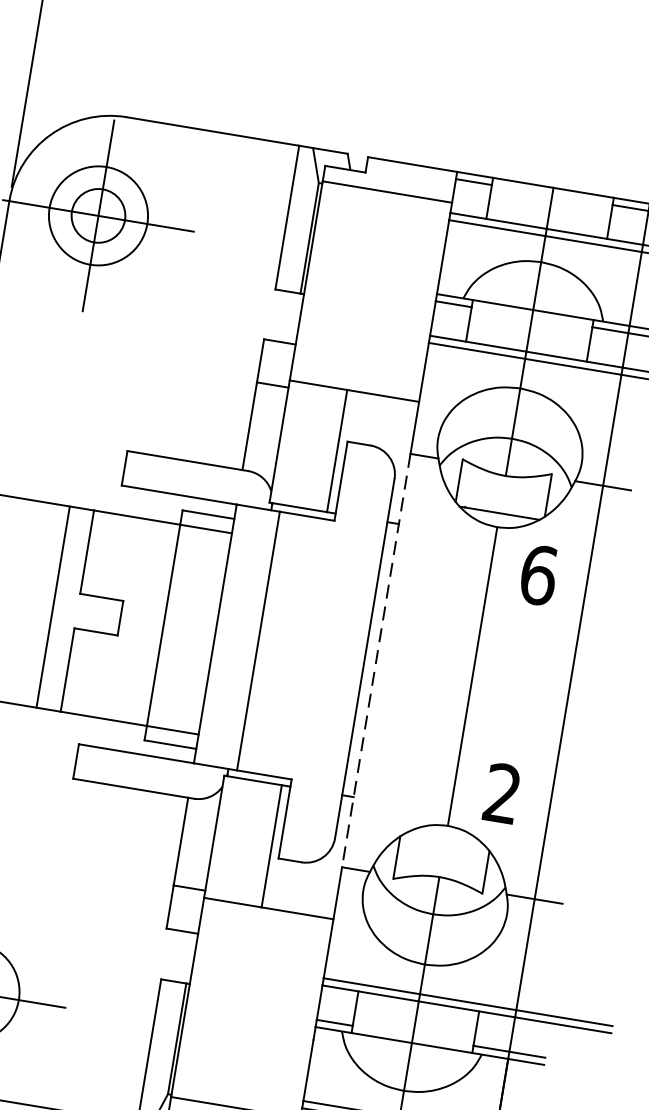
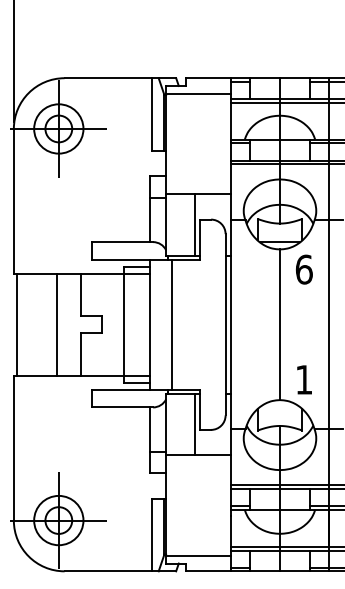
line: (53, 606) -> (57, 324), moved
line: (376, 662) -> (231, 325), dashed -> solid
text: (501, 792) -> (303, 379), 2 -> 1

